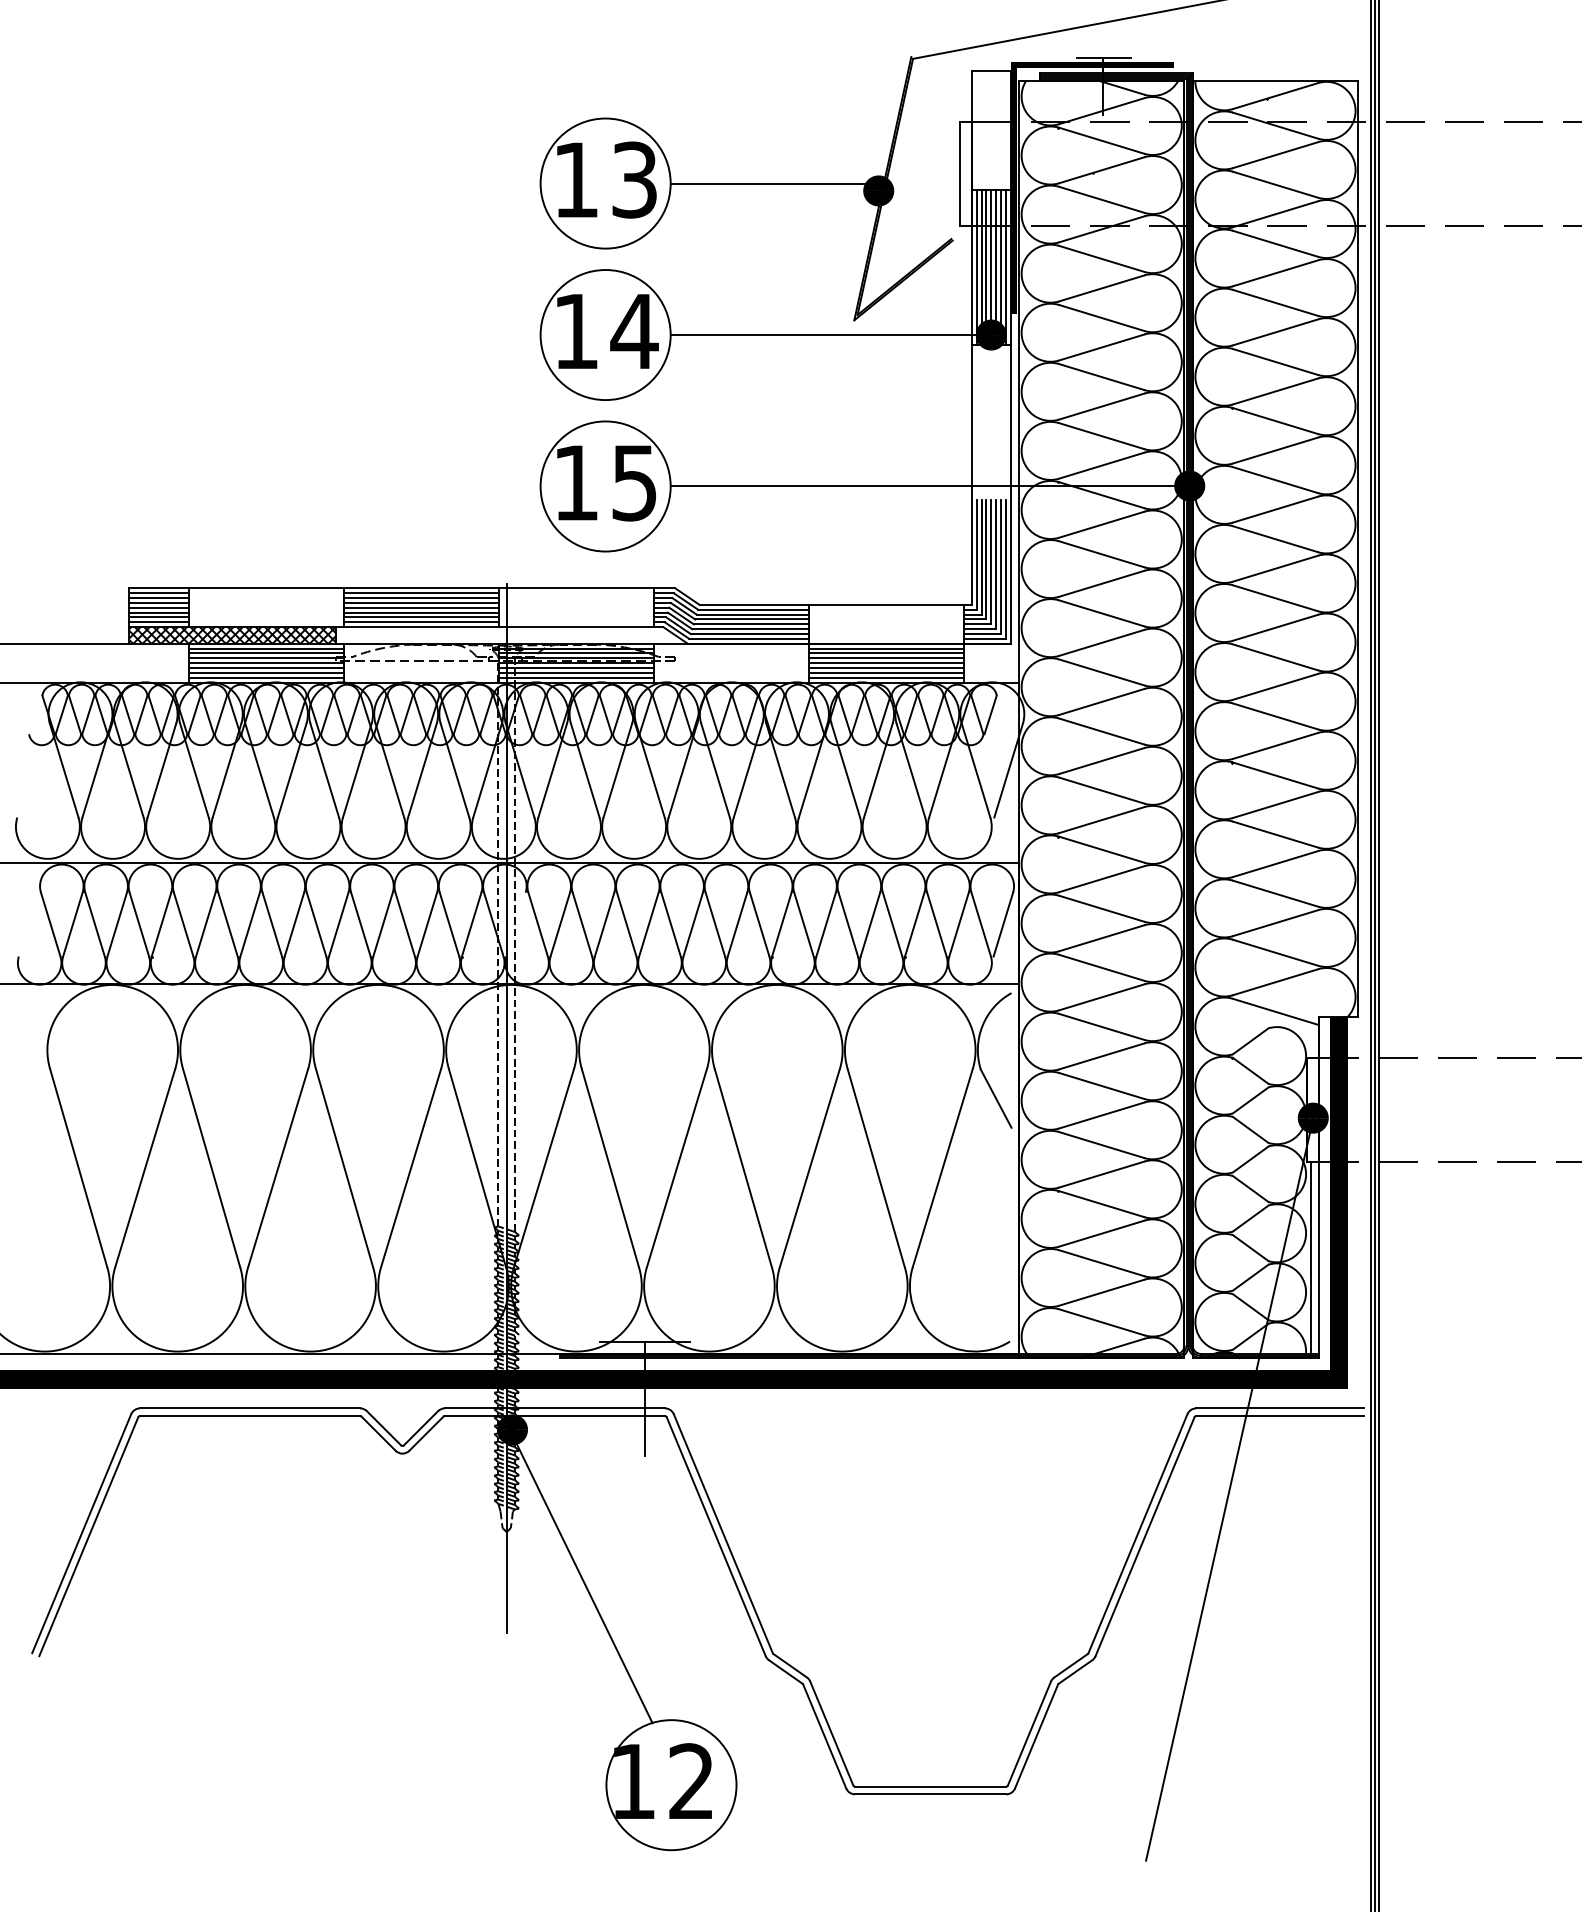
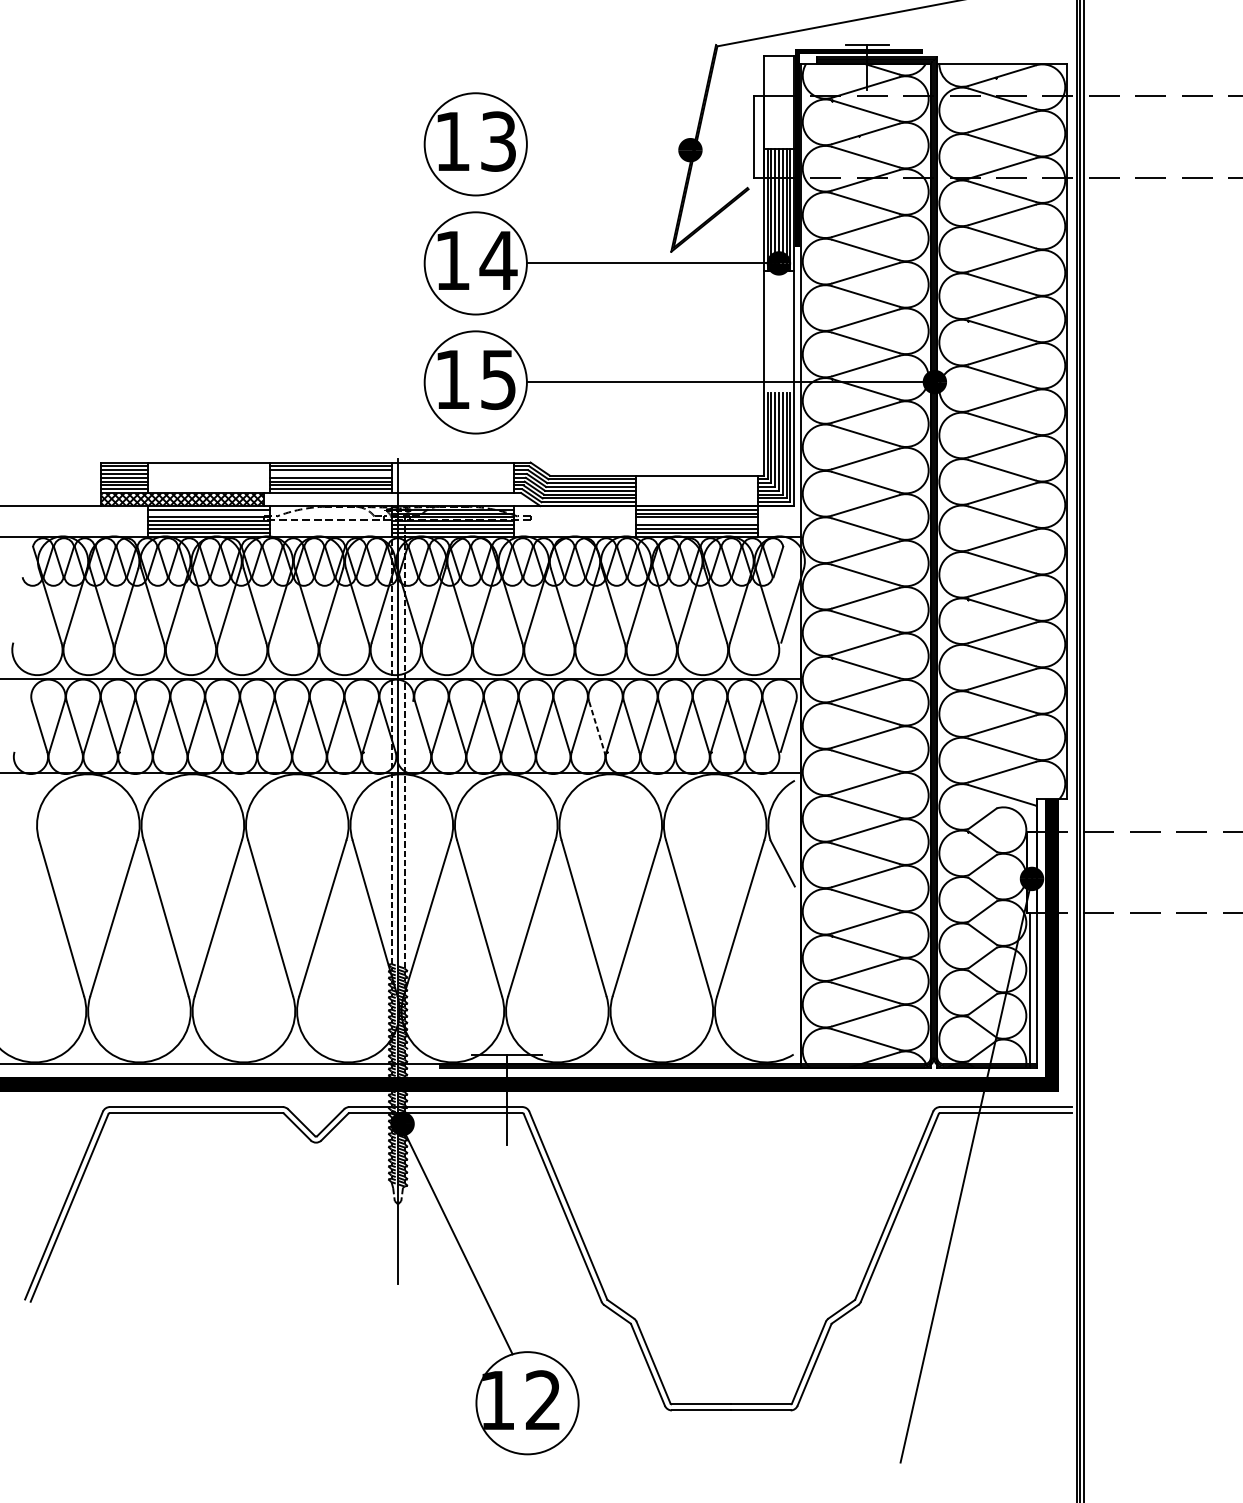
line: (776, 183) -> (610, 144), removed
line: (420, 602) -> (330, 473), removed
line: (265, 653) -> (208, 513), removed
line: (886, 663) -> (696, 521), removed
line: (759, 925) -> (596, 727), solid -> dashed

